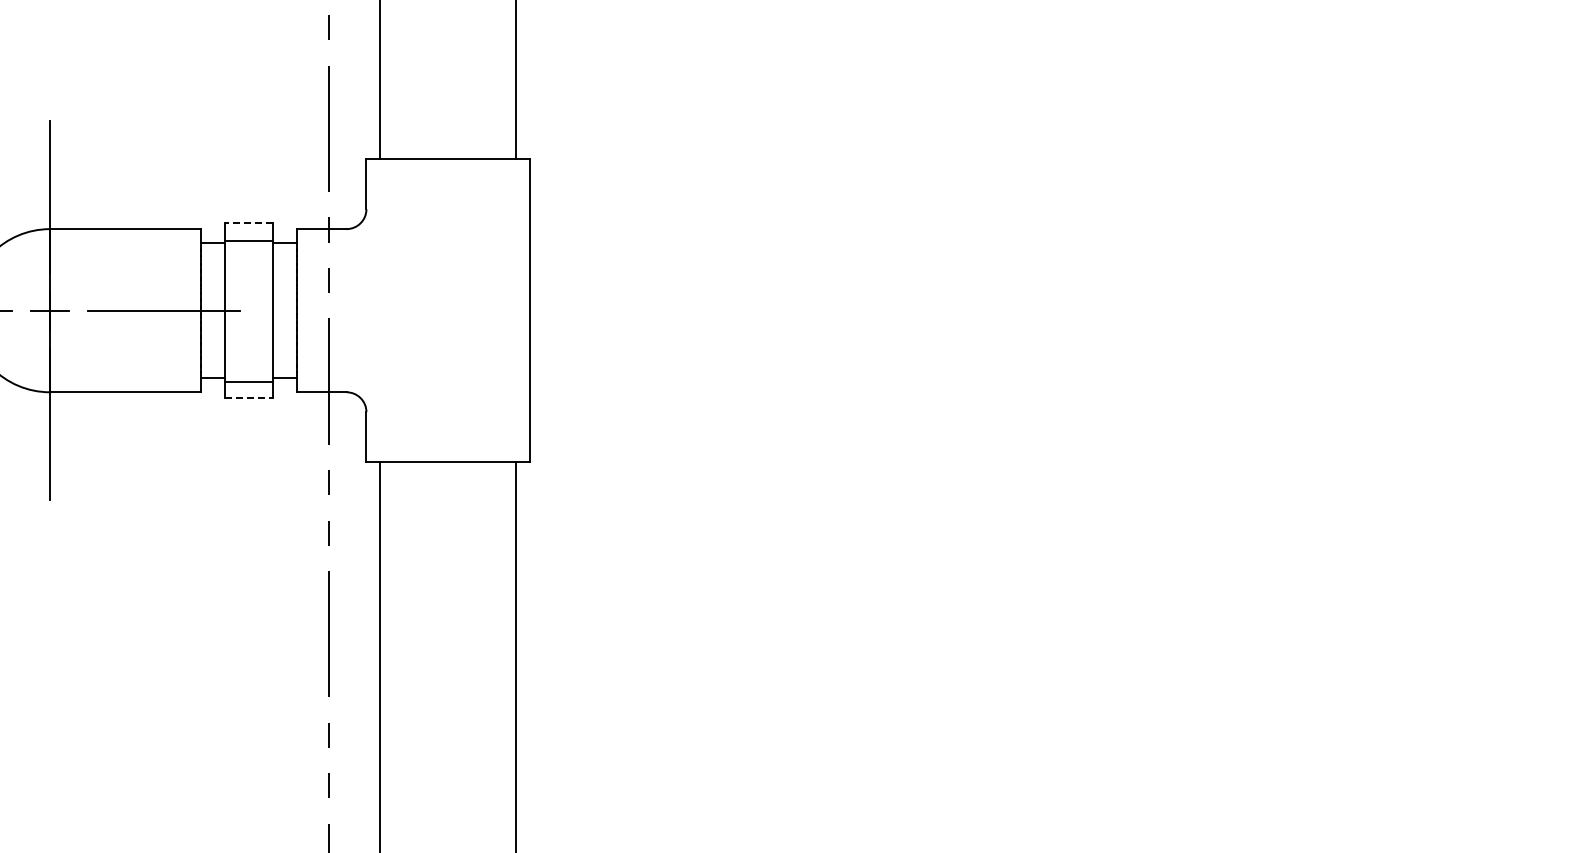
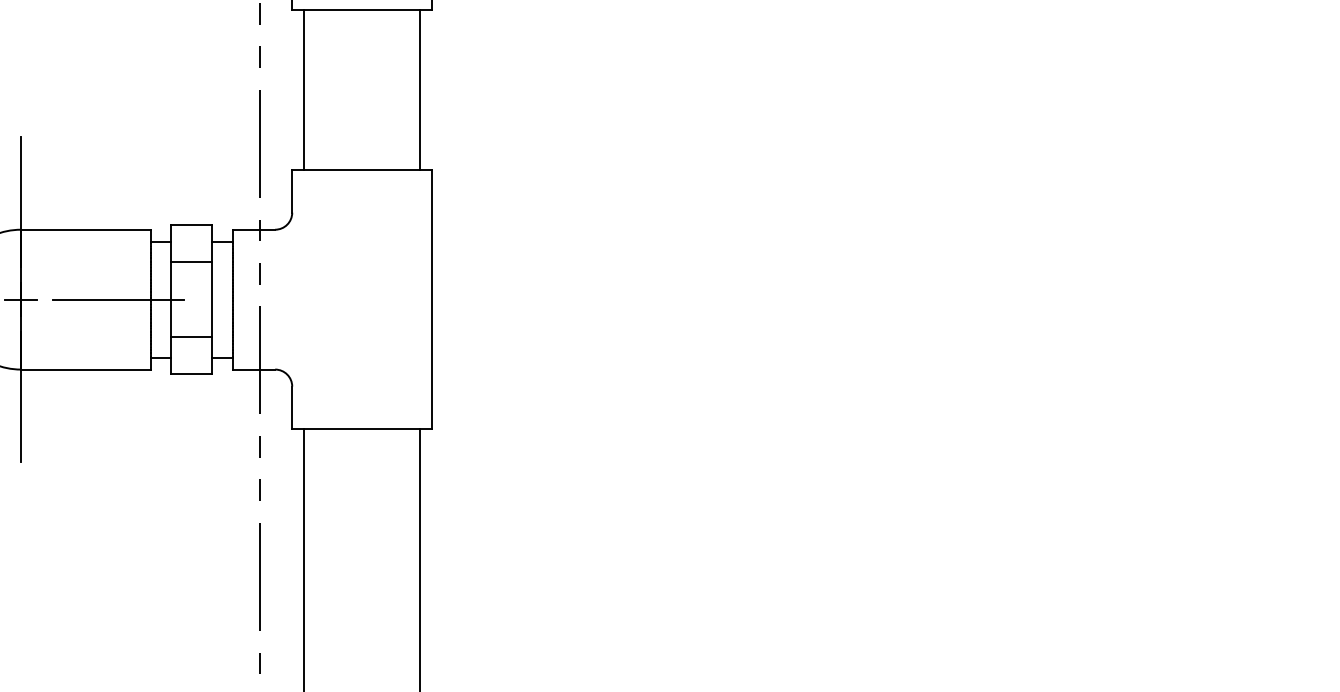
line: (249, 223) -> (191, 224), dashed -> solid
line: (248, 241) -> (191, 262), moved
line: (248, 382) -> (191, 337), moved
line: (249, 398) -> (191, 374), dashed -> solid

